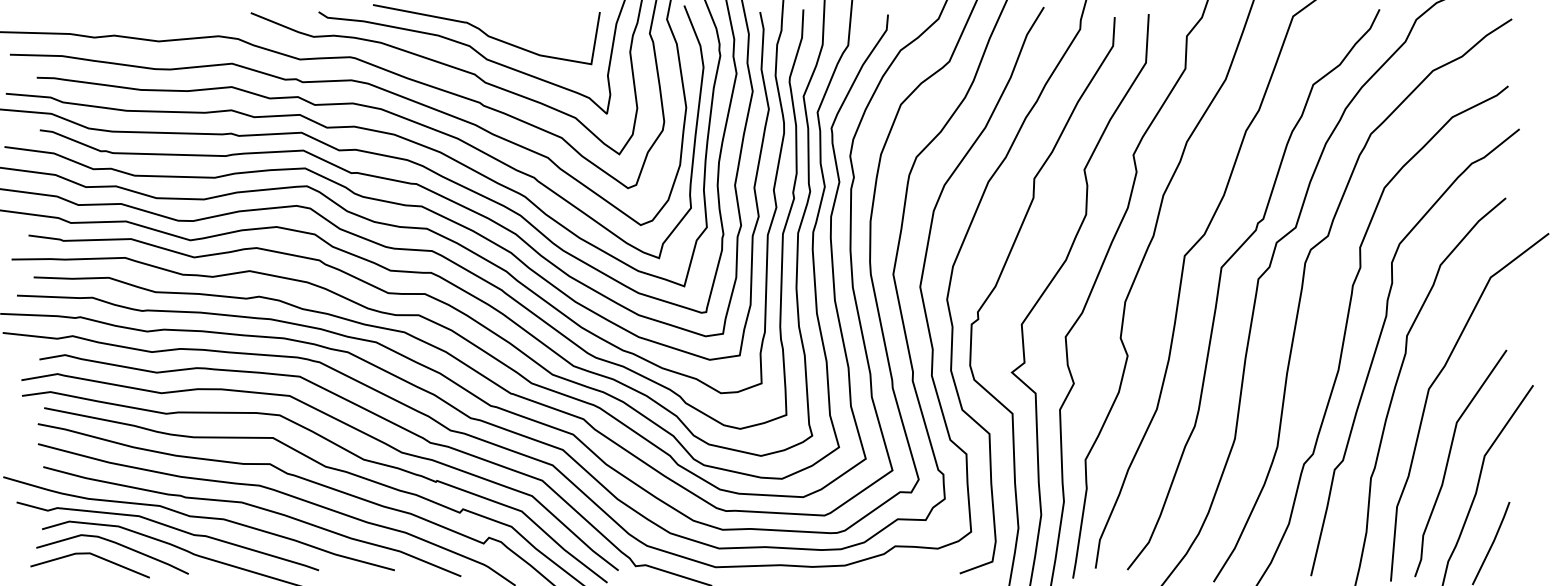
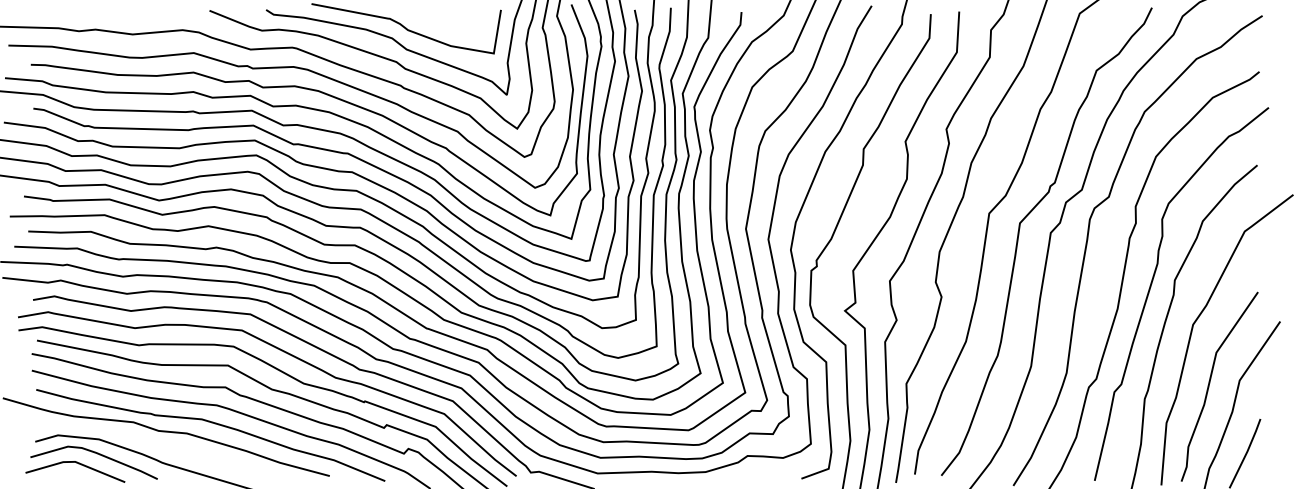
curve: (171, 528) -> (143, 441), removed

